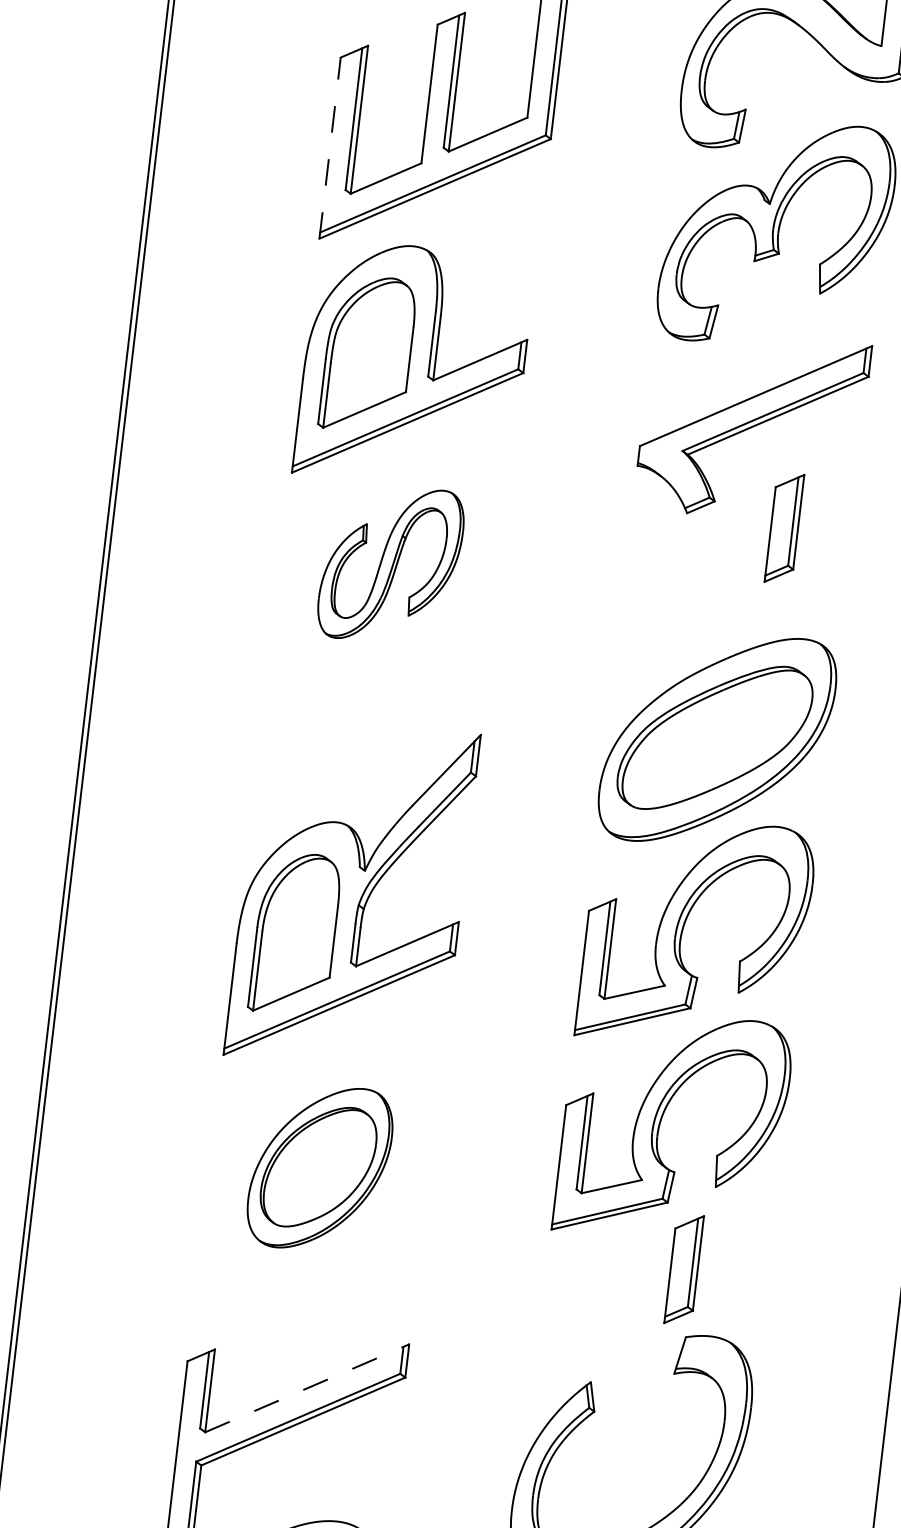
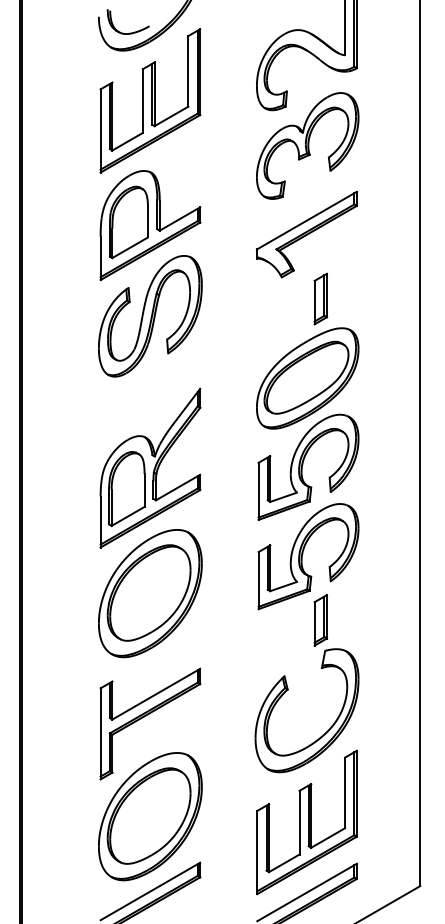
line: (329, 147) -> (100, 130), dashed -> solid
part: (783, 527) -> (320, 298), moved
part: (391, 564) -> (150, 316), size x1.67
part: (320, 1167) -> (150, 593), size x1.67
line: (307, 1389) -> (156, 694), dashed -> solid

